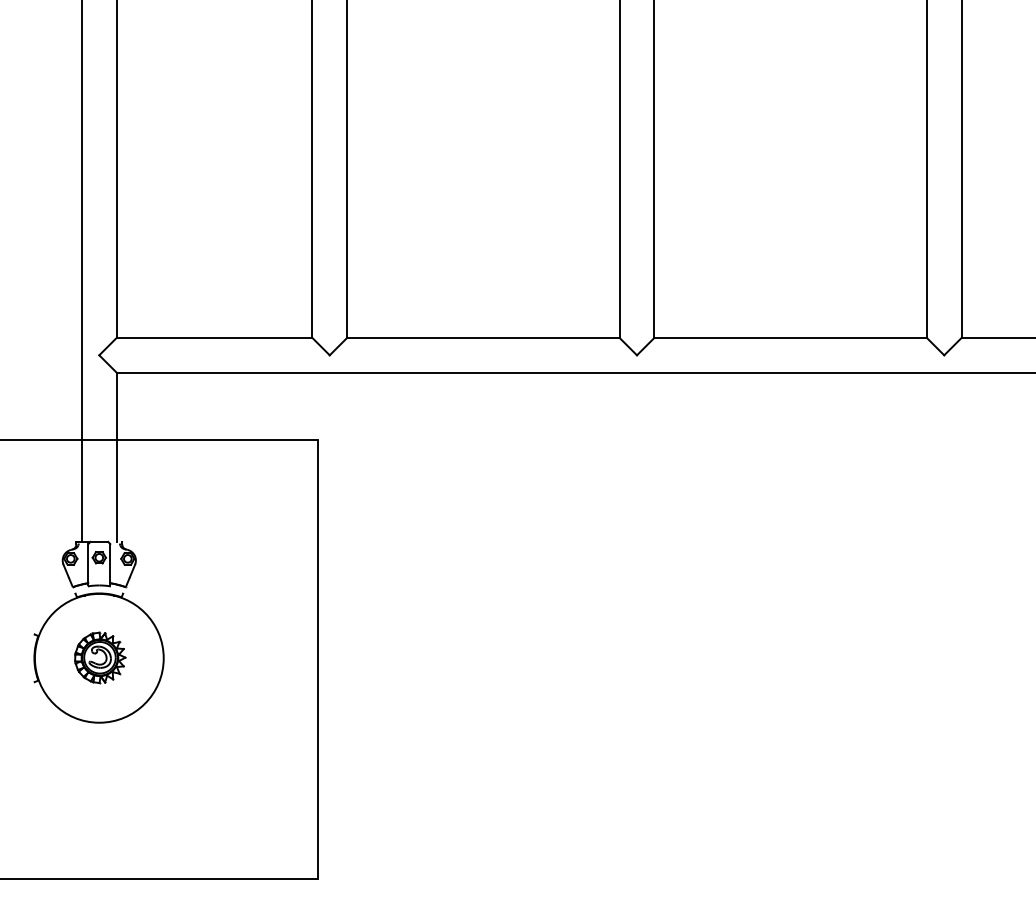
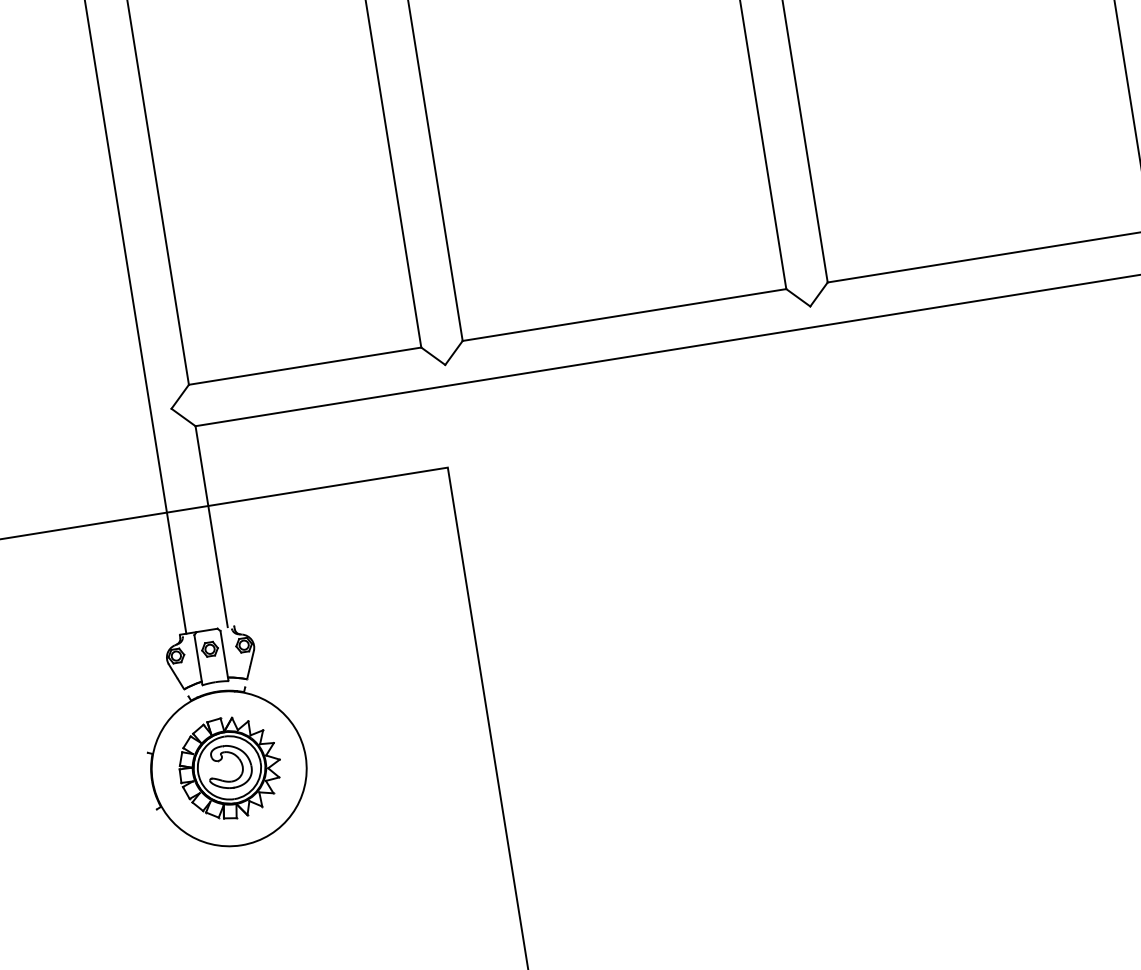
part: (100, 657) -> (230, 767), size x1.67

